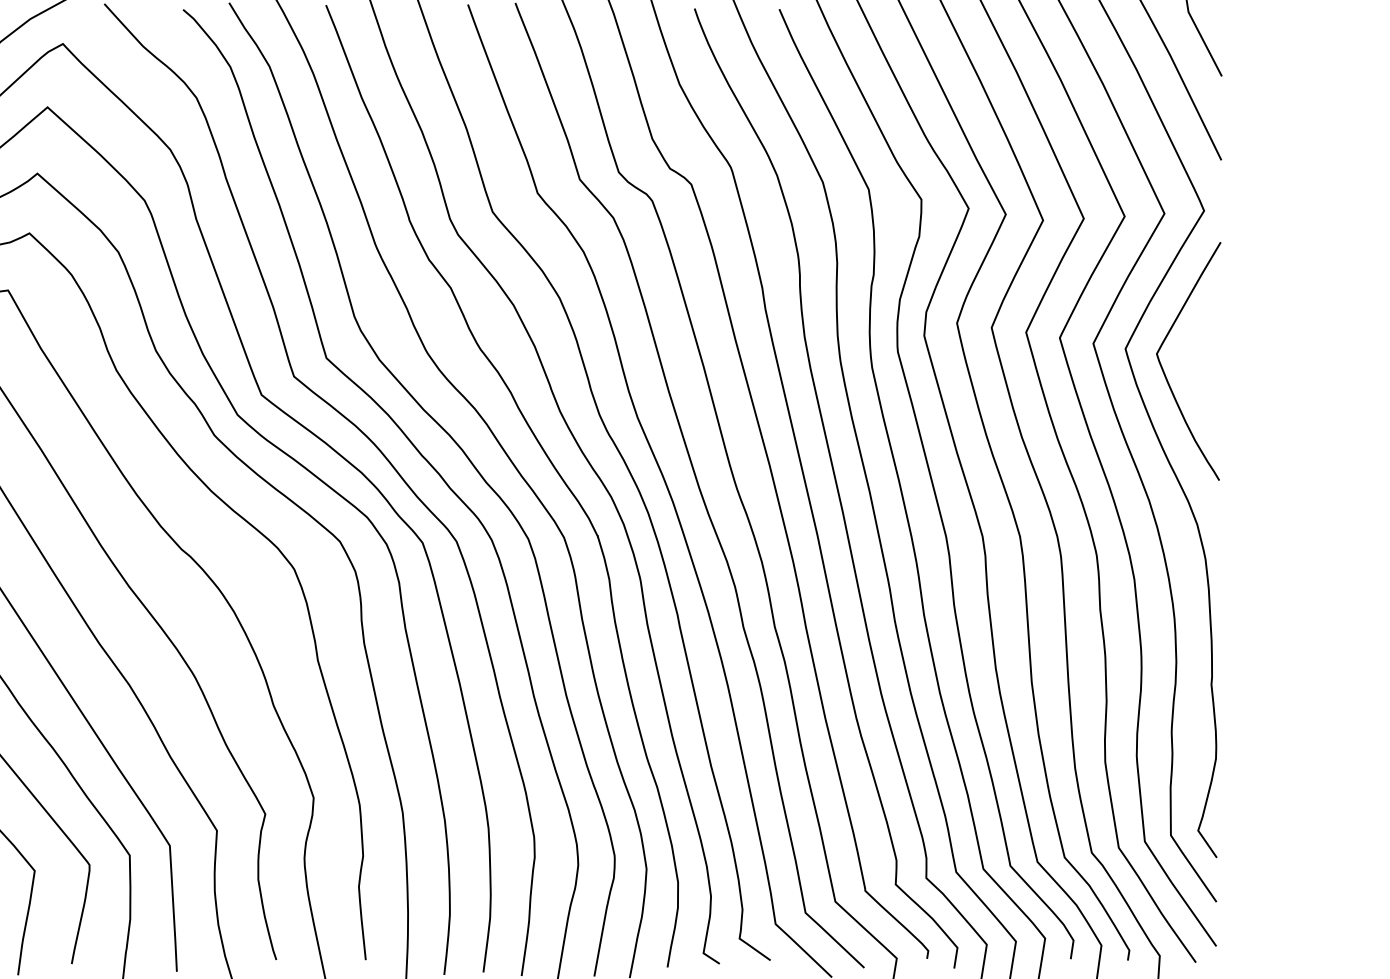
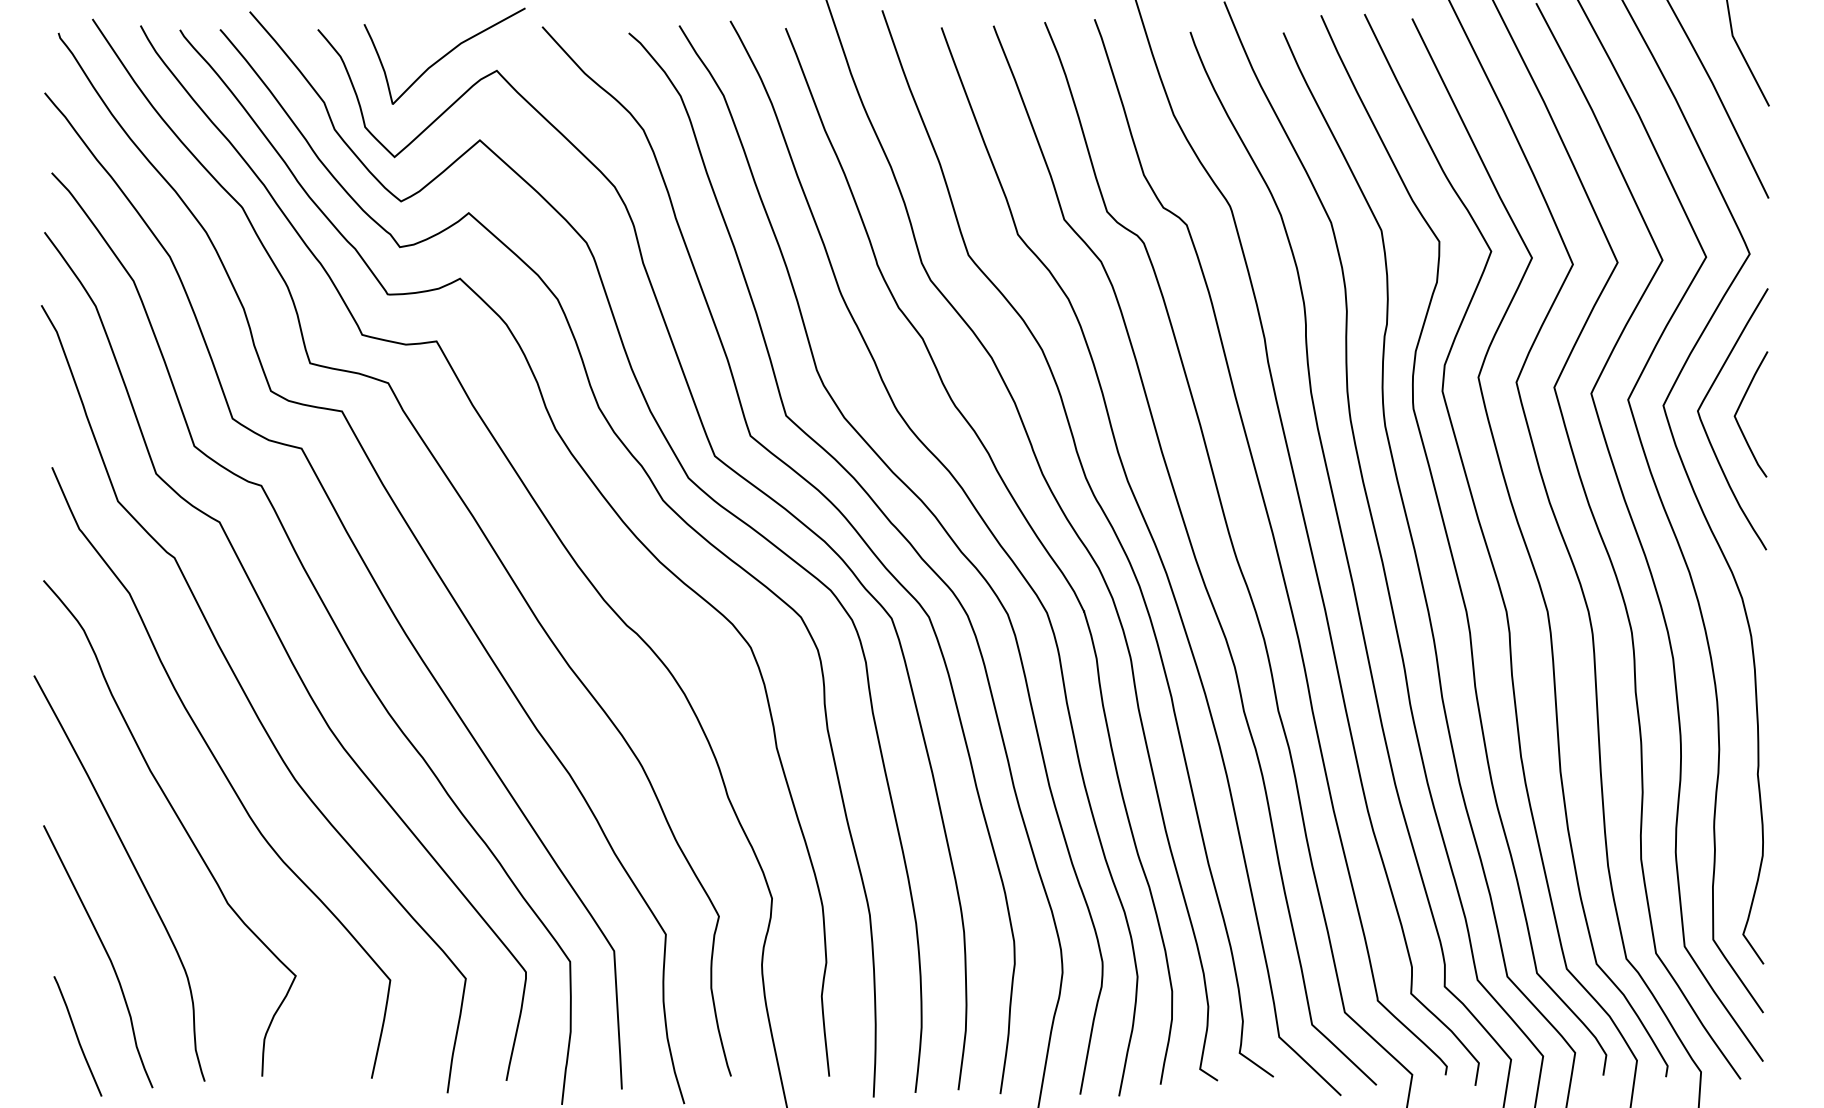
curve: (1194, 351) -> (1739, 408), added

